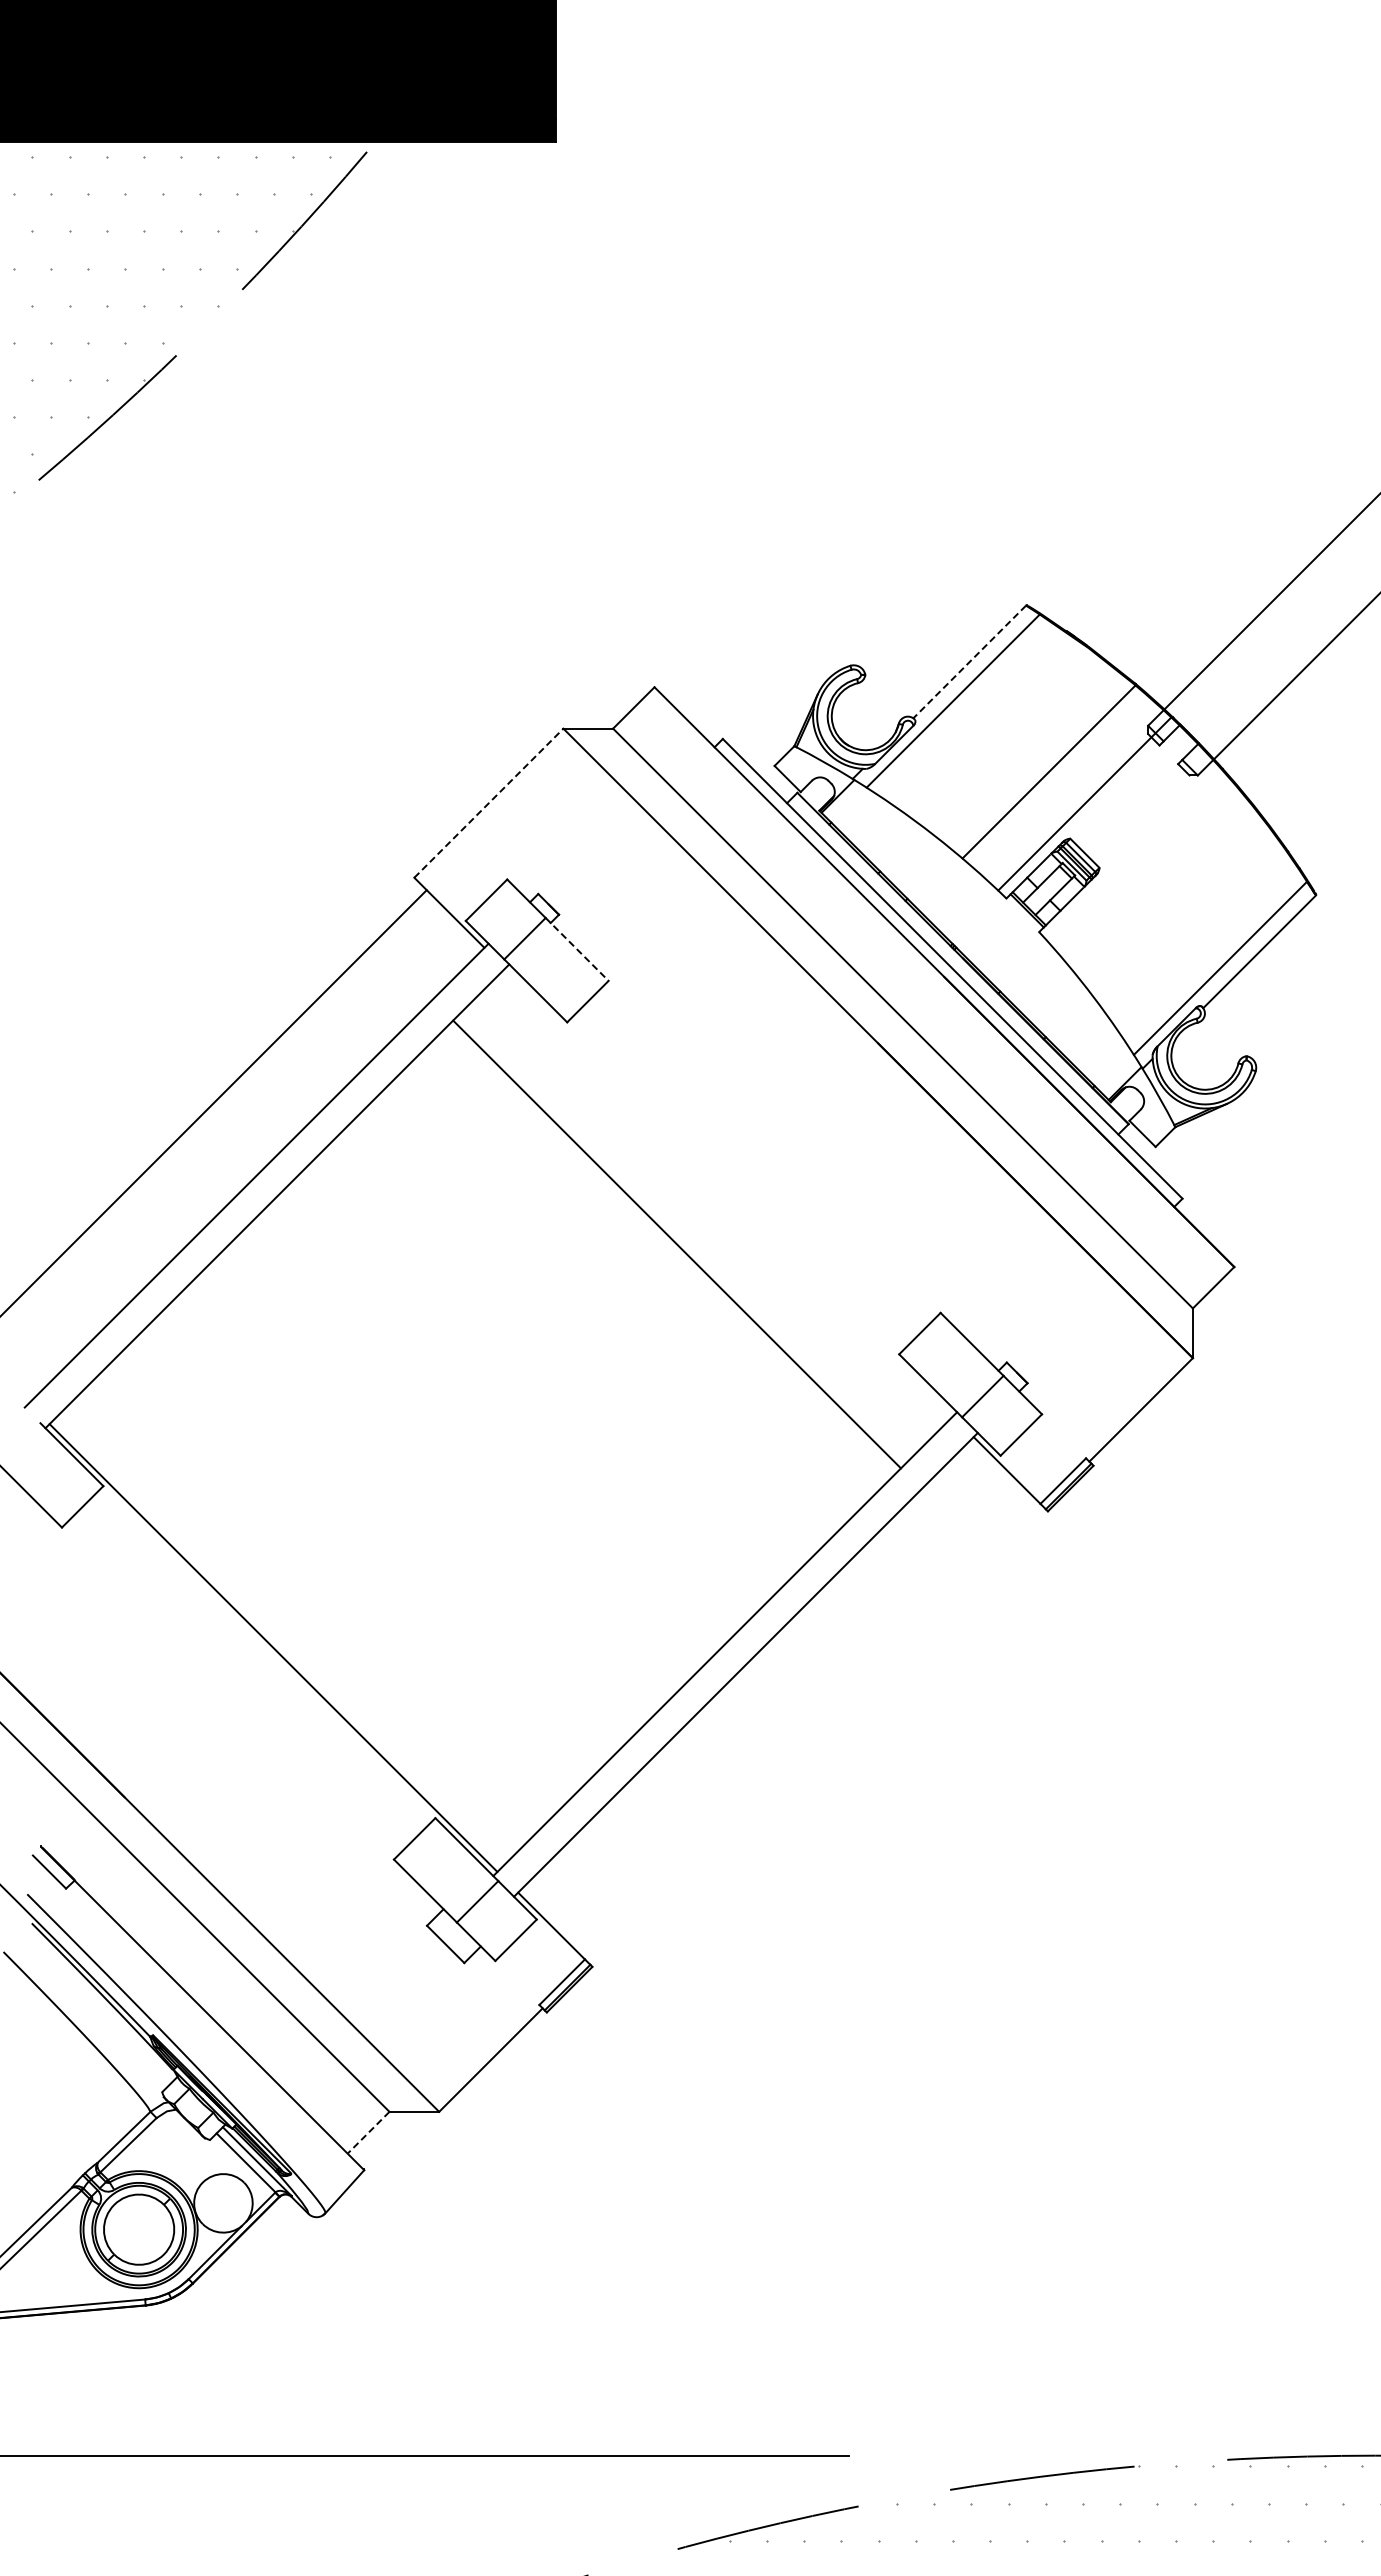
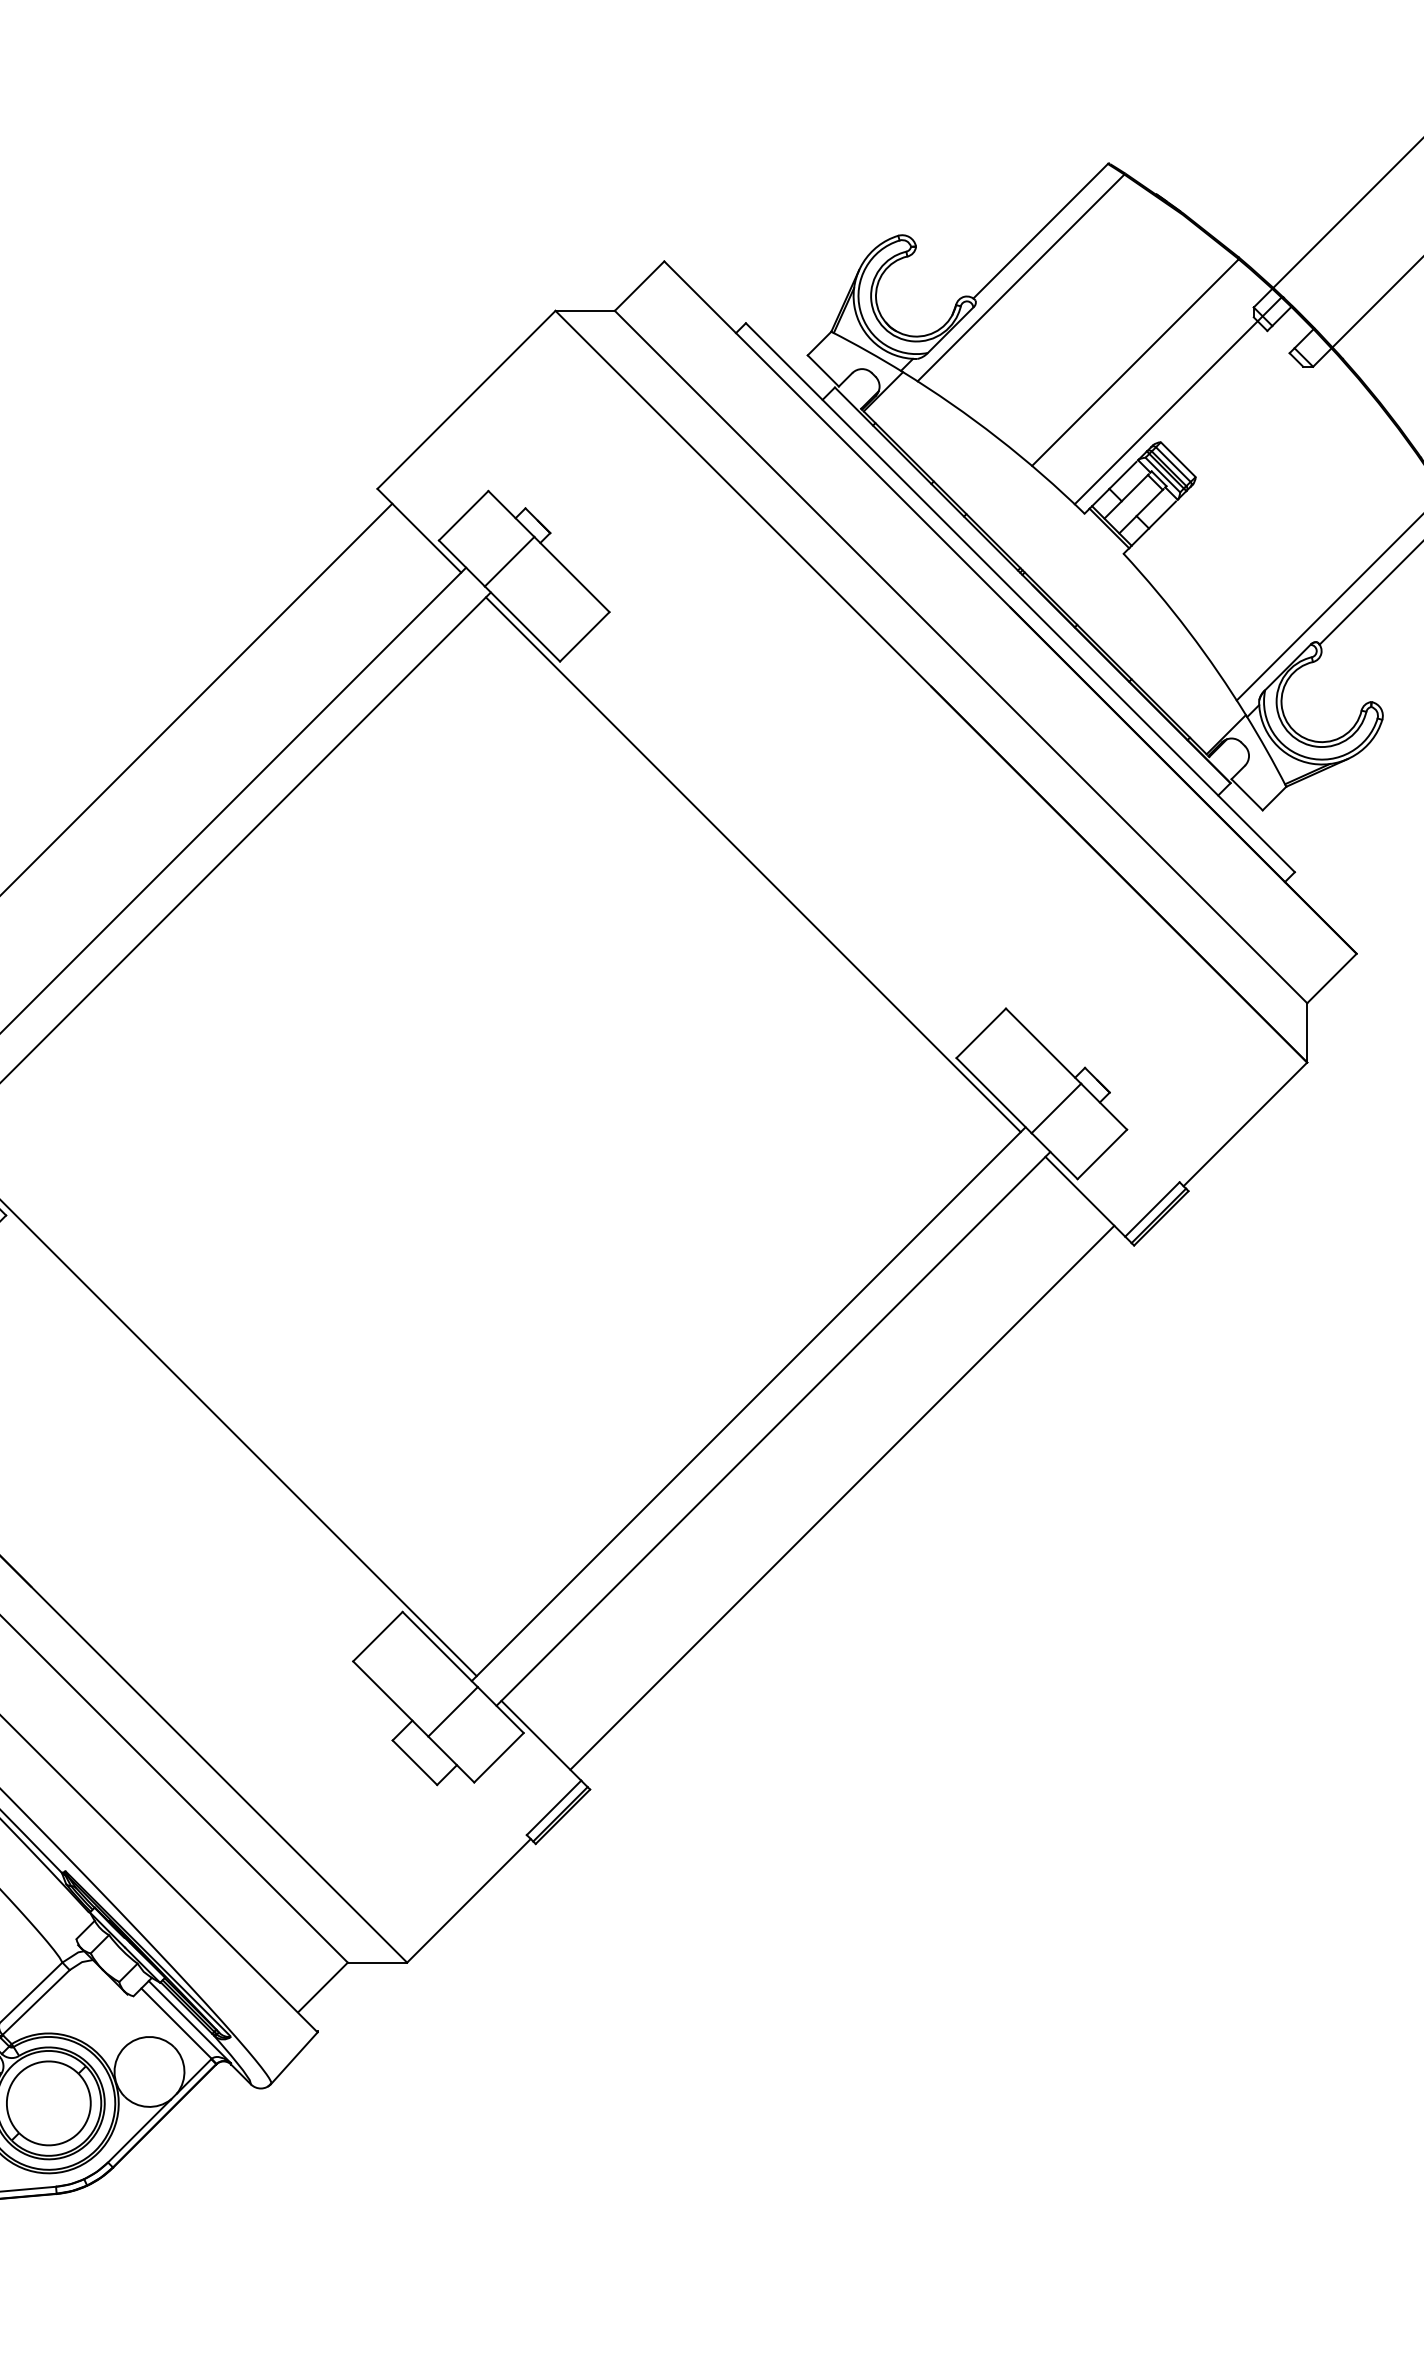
line: (969, 662) -> (1040, 231), dashed -> solid
line: (489, 802) -> (467, 399), dashed -> solid
line: (577, 949) -> (572, 574), dashed -> solid
line: (676, 1244) -> (752, 864), moved
line: (803, 1722) -> (842, 1497), added
line: (368, 2132) -> (322, 1987), dashed -> solid

